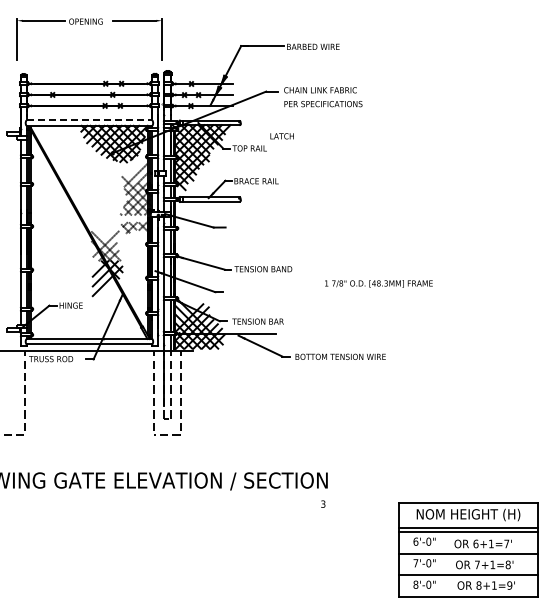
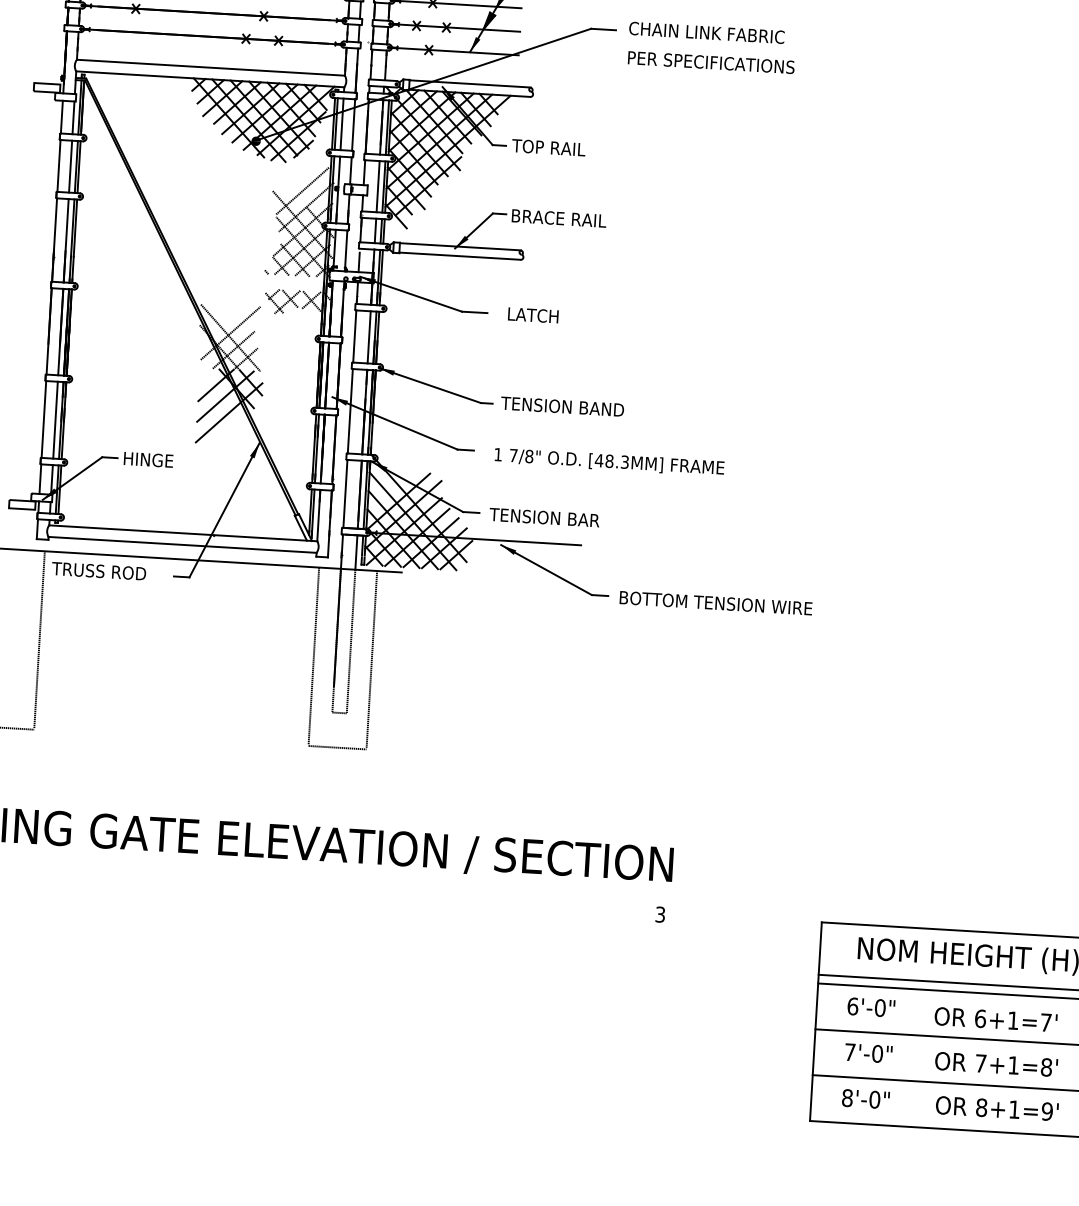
line: (89, 120) -> (211, 67), dashed -> solid
text: (281, 136) -> (531, 315), moved
text: (378, 283) -> (608, 461), moved

